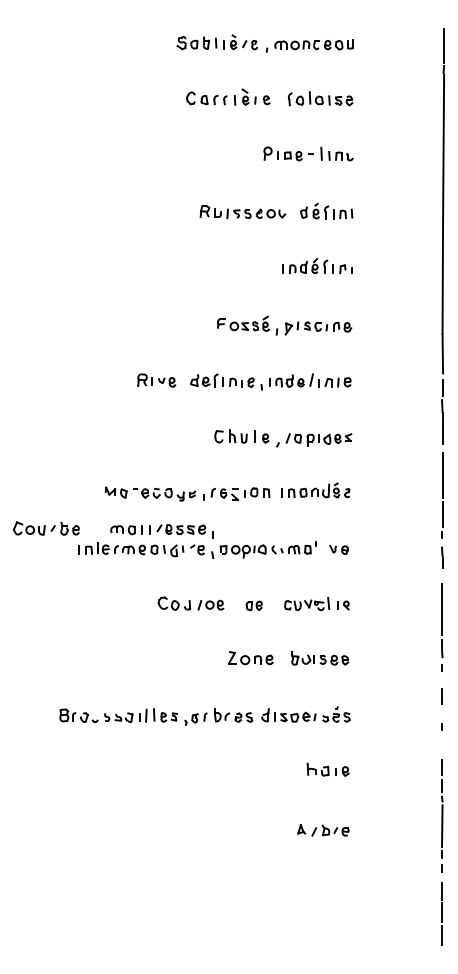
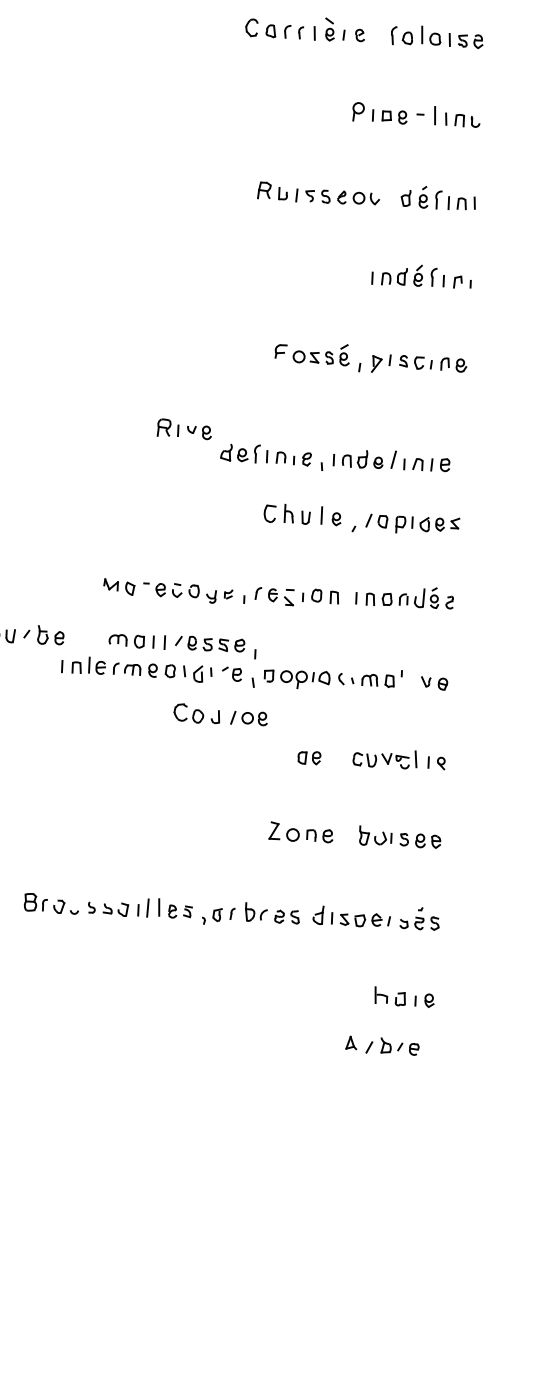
part: (270, 381) -> (334, 458), moved
part: (190, 603) -> (219, 714), moved
part: (323, 830) -> (382, 1045), moved

